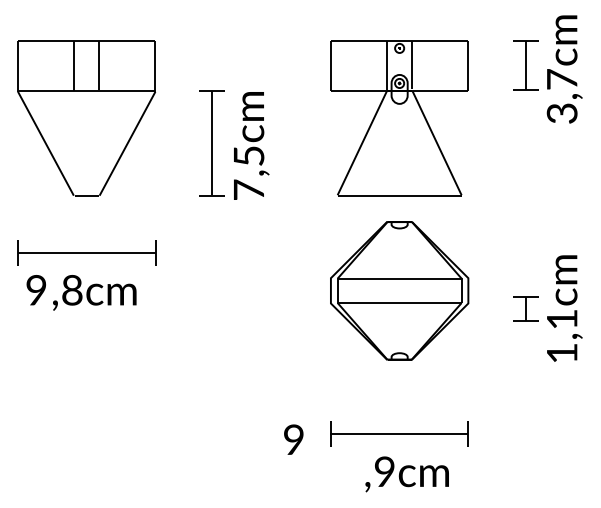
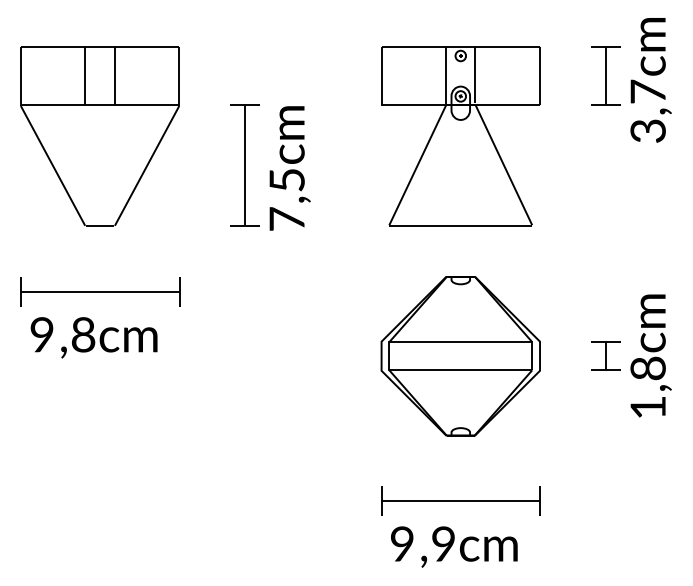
part: (399, 290) -> (460, 355), moved
text: (561, 319) -> (647, 368), 1,1cm -> 1,8cm
text: (293, 439) -> (401, 543), moved

